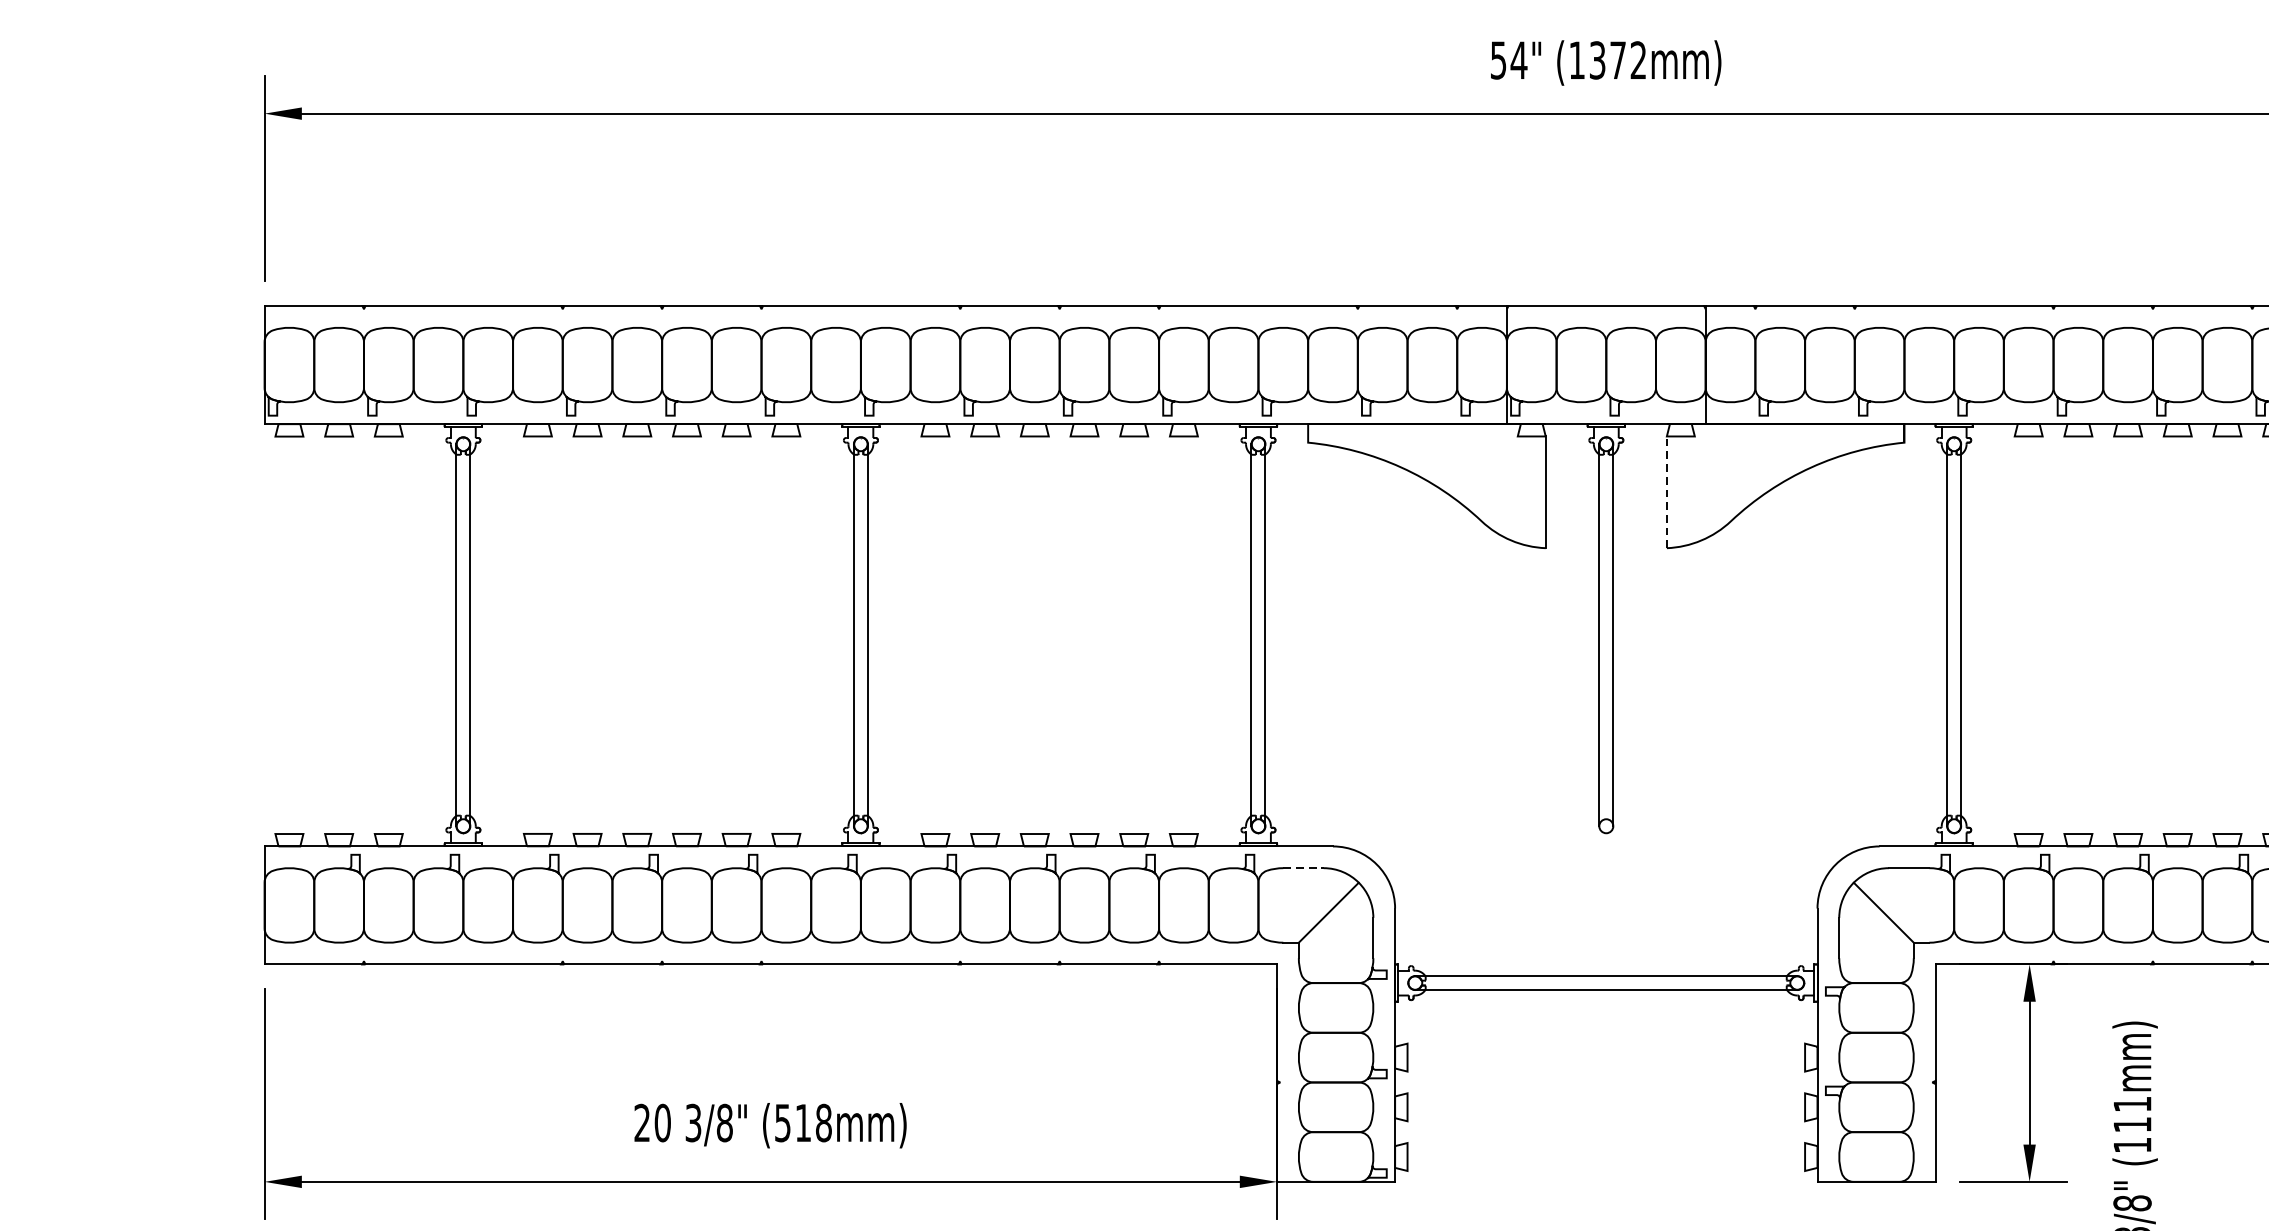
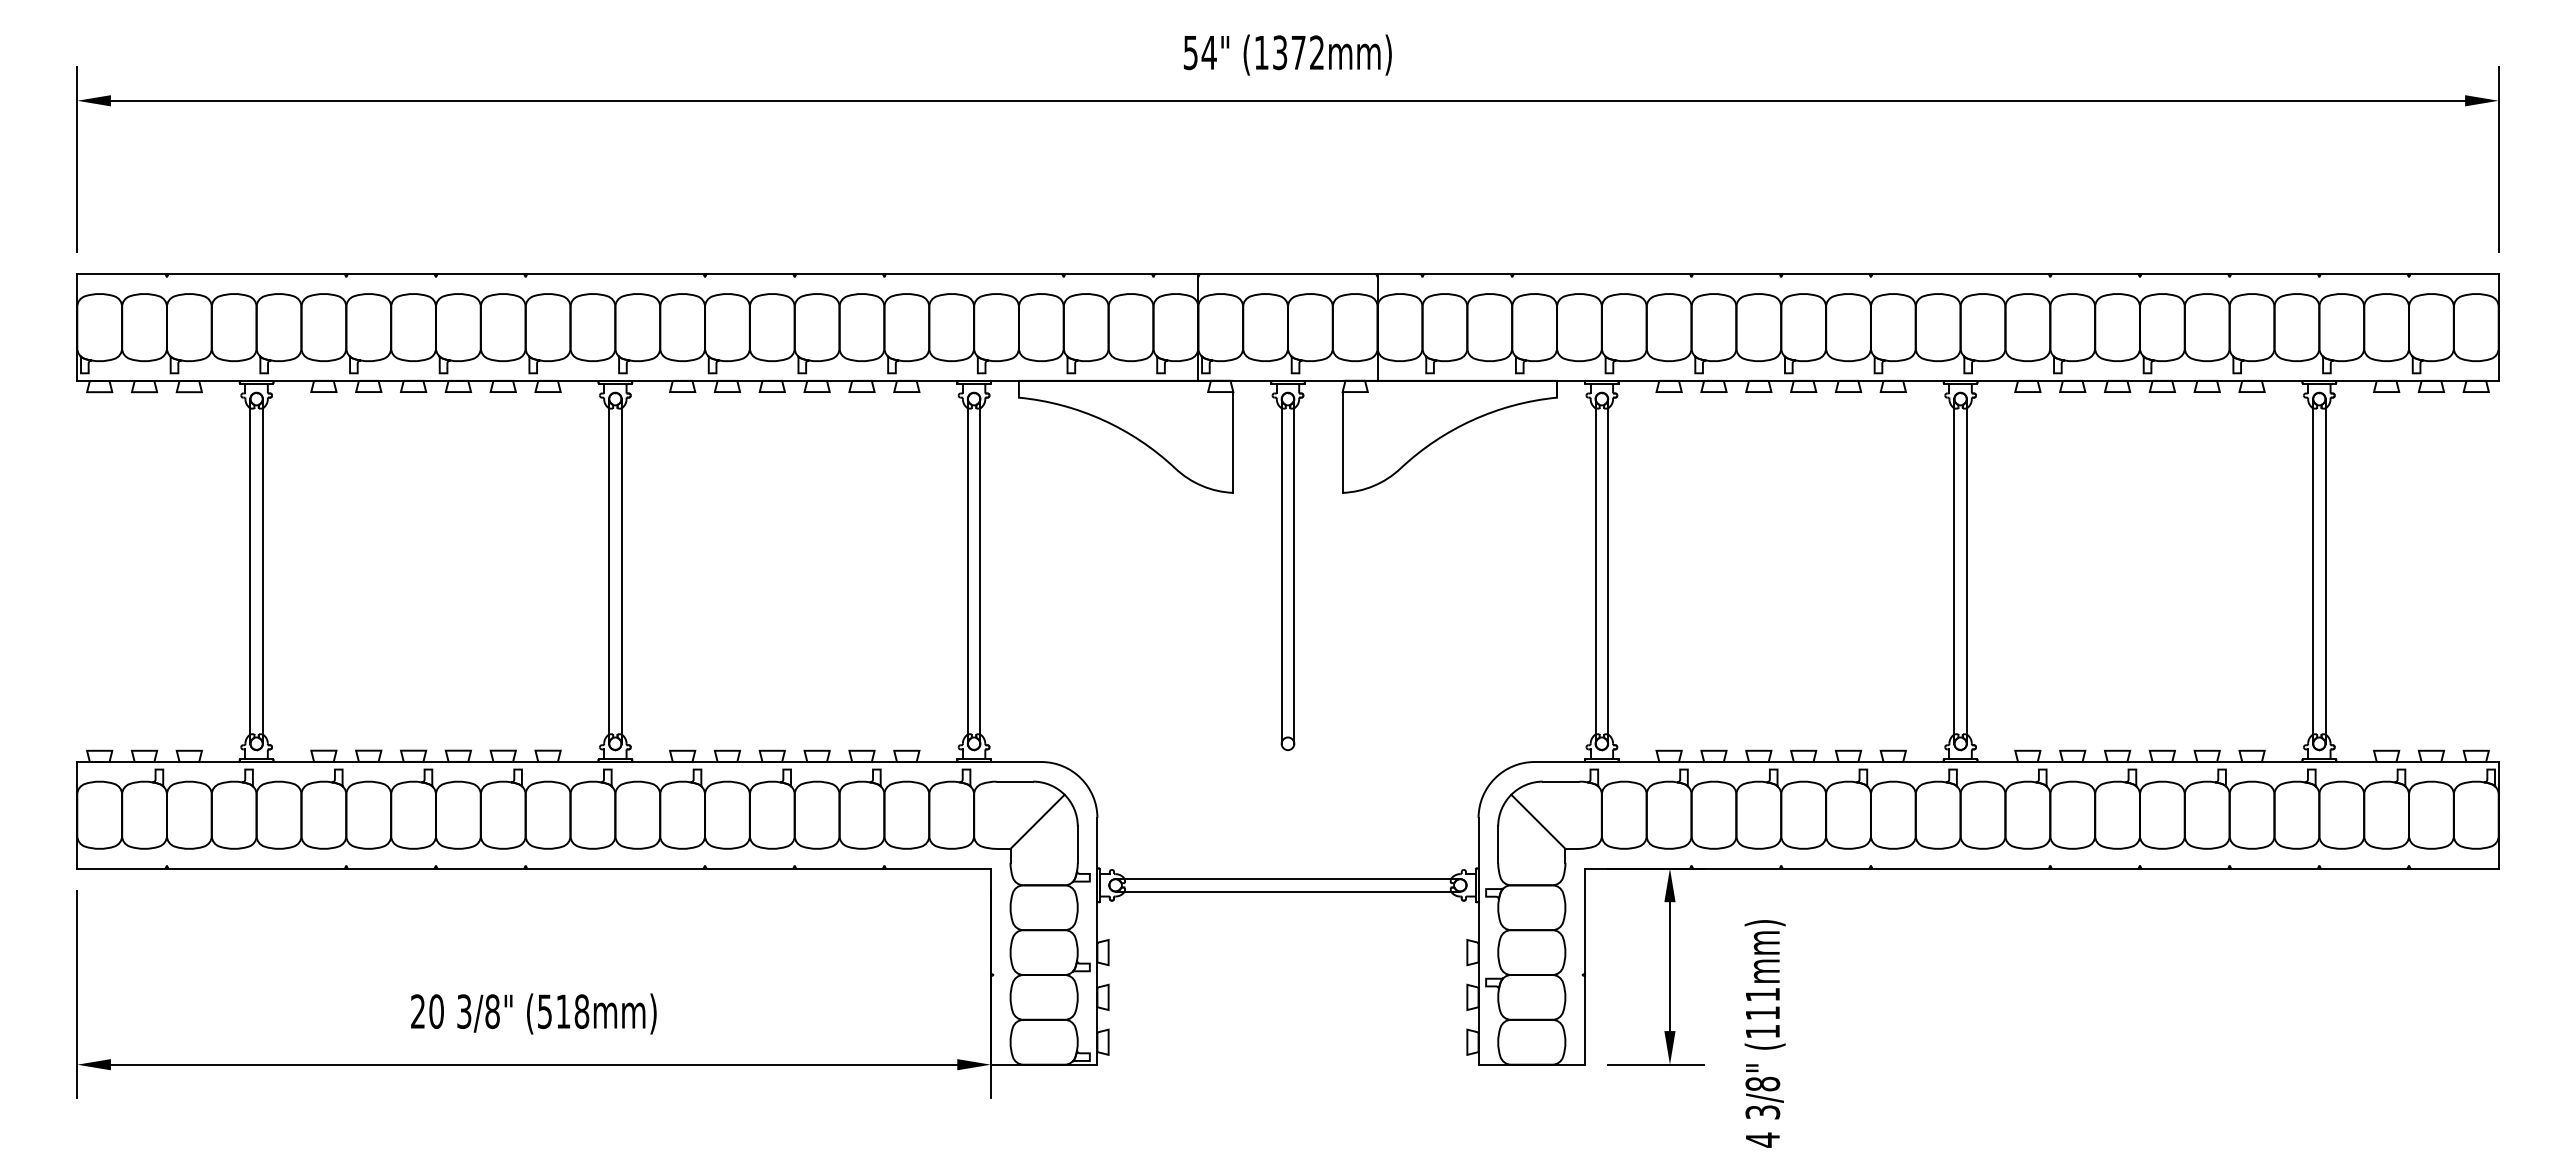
line: (1666, 491) -> (1342, 441), dashed -> solid
line: (1304, 868) -> (1015, 781), dashed -> solid

